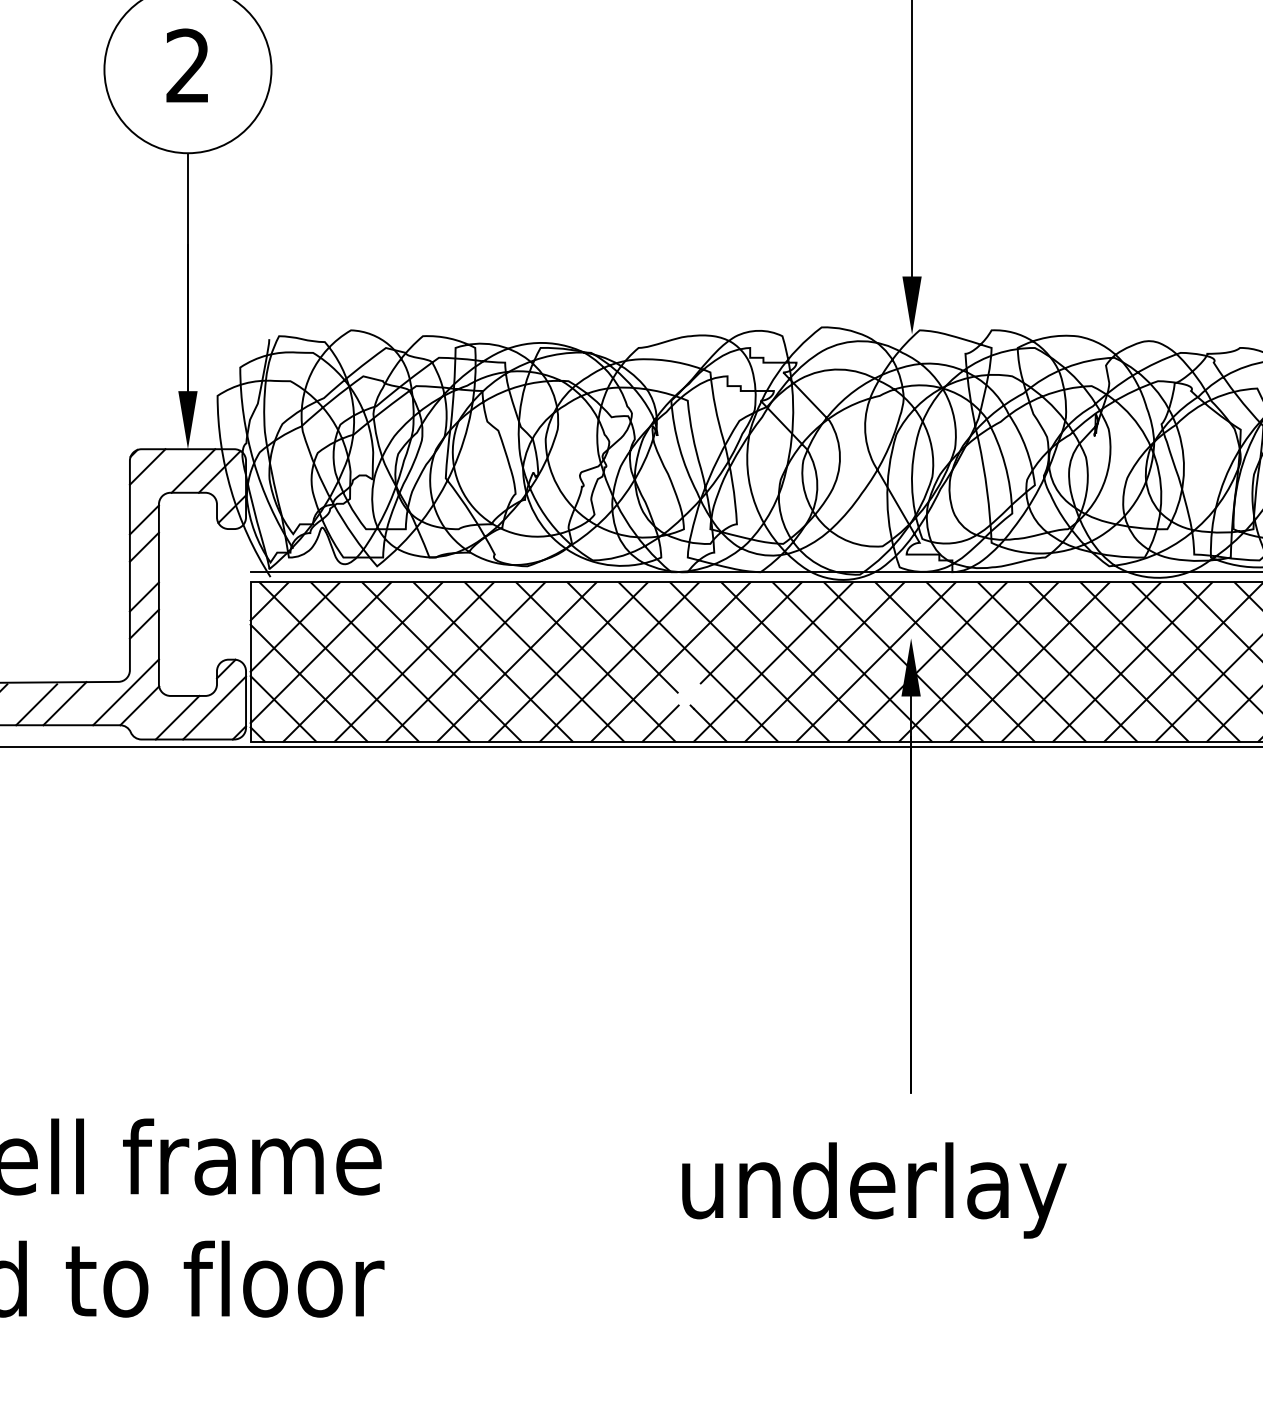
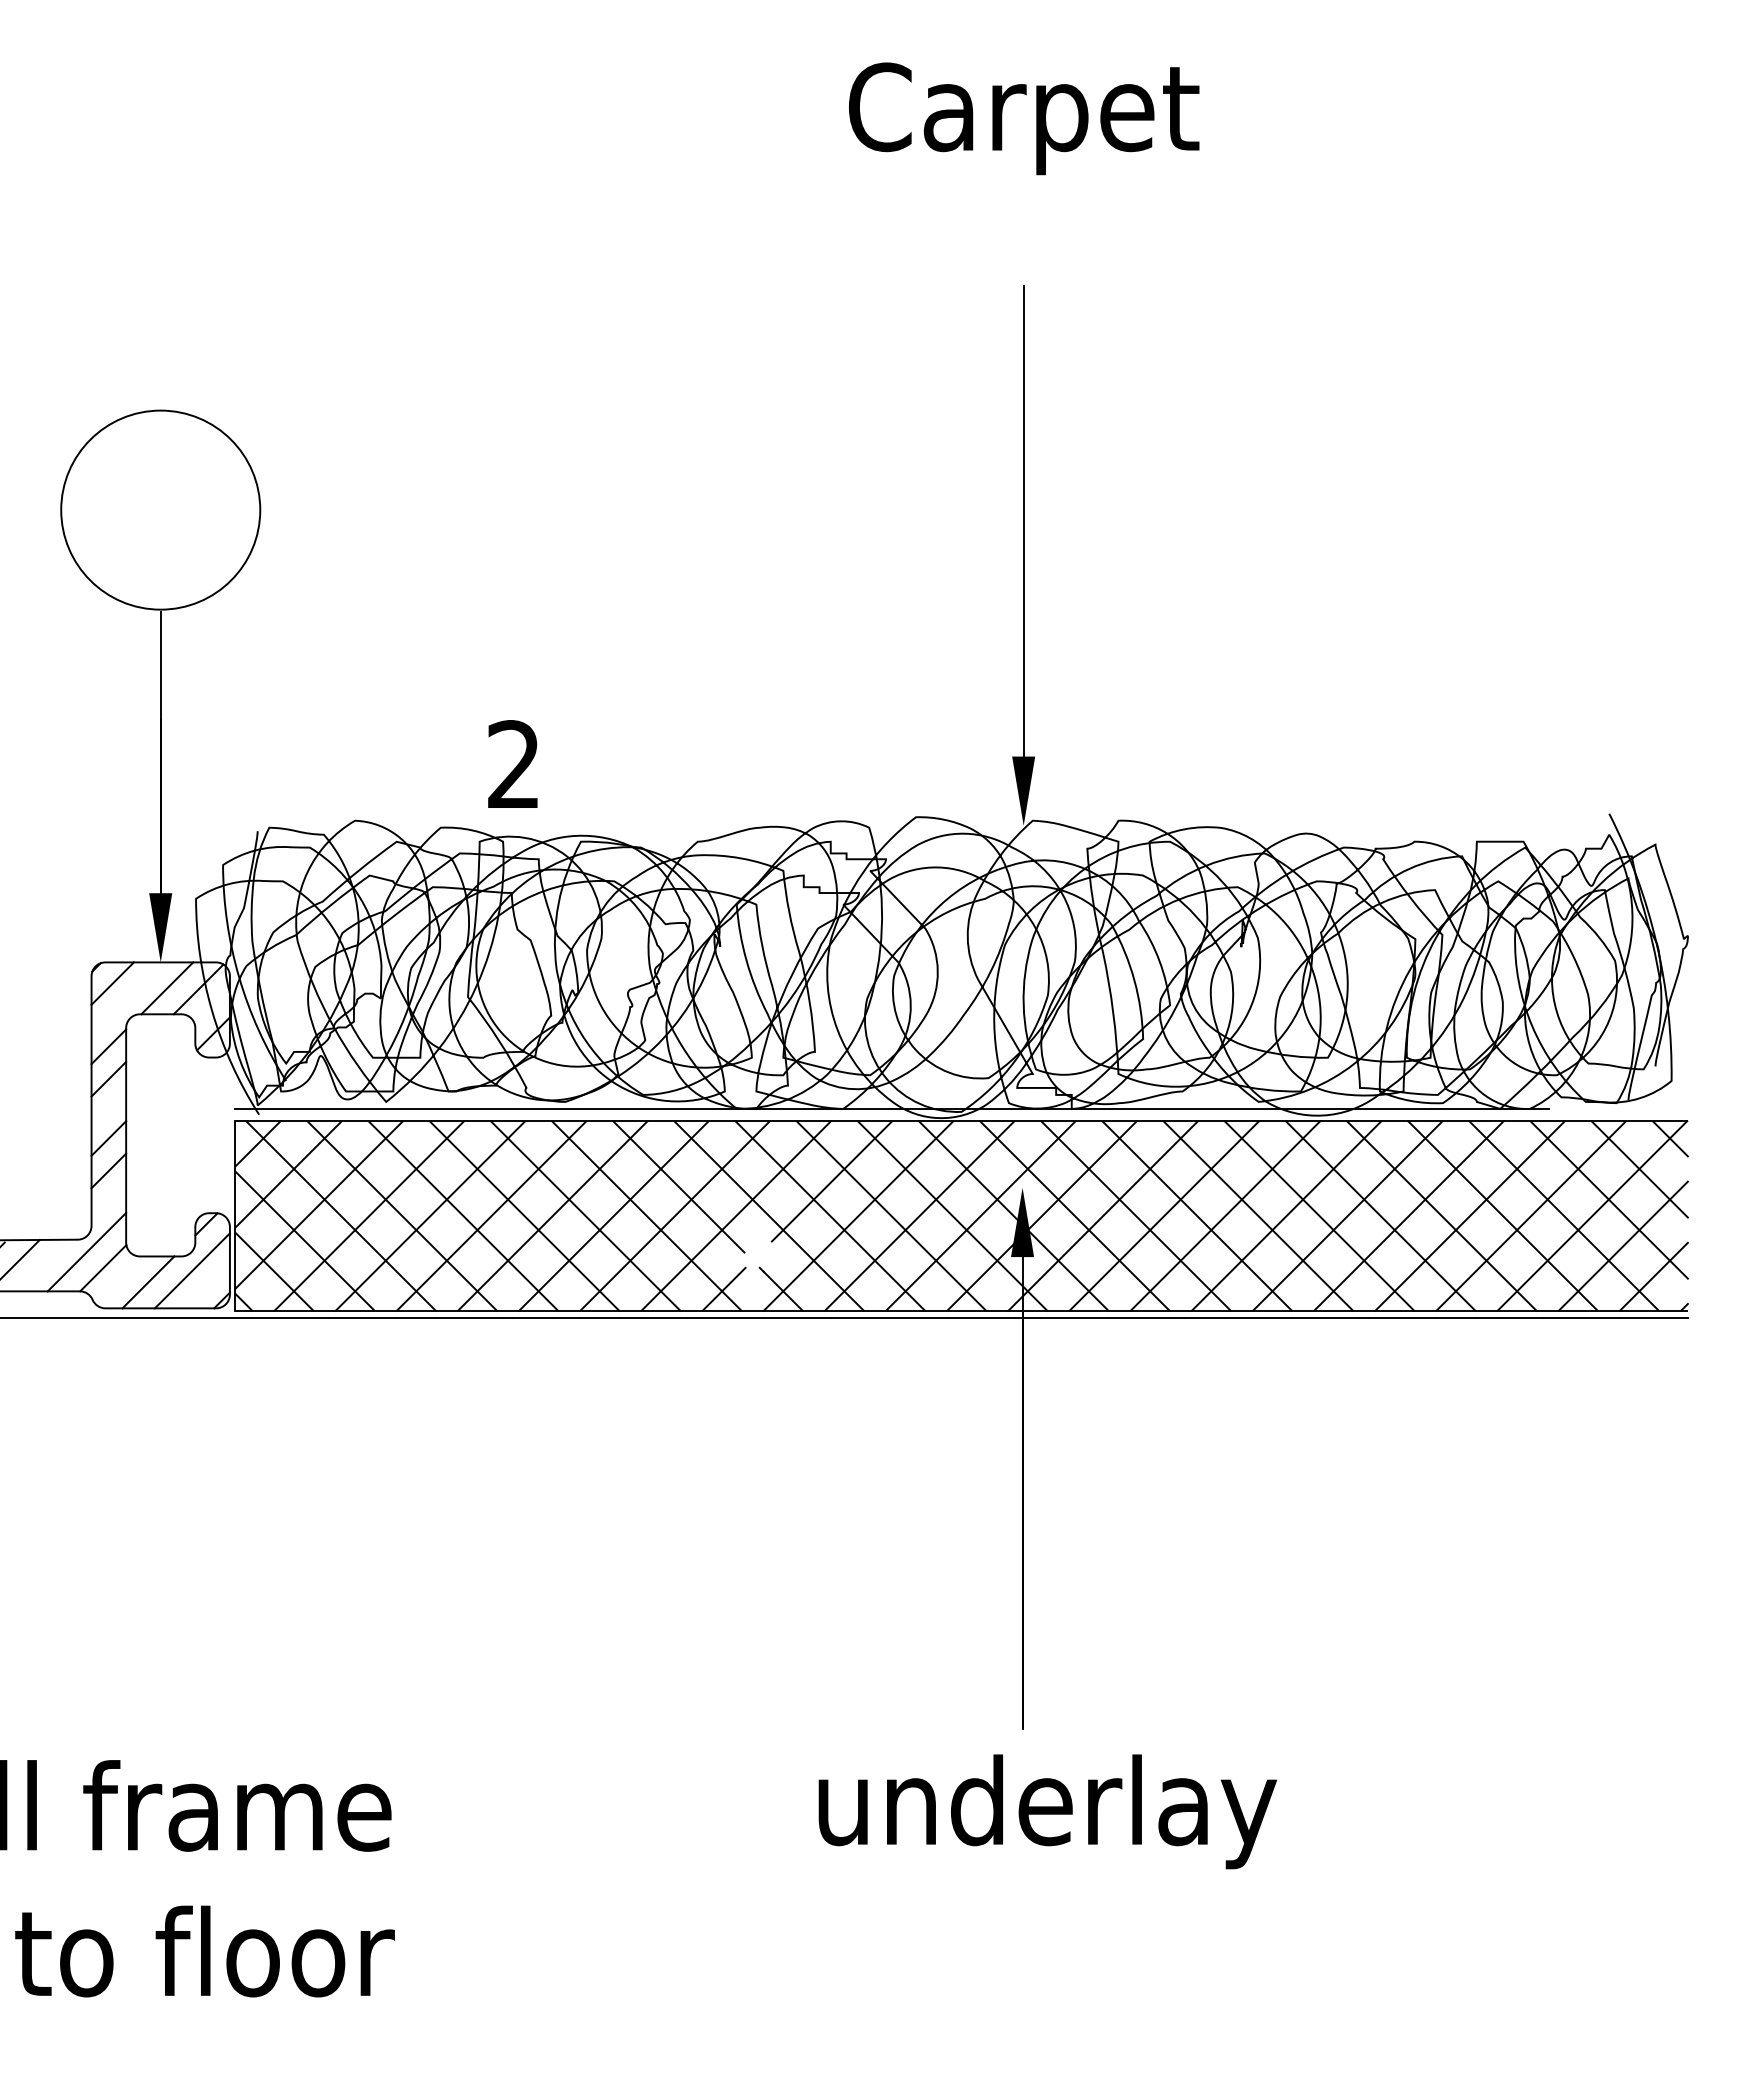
text: (186, 64) -> (512, 763), moved
text: (874, 1190) -> (1047, 1811), moved

